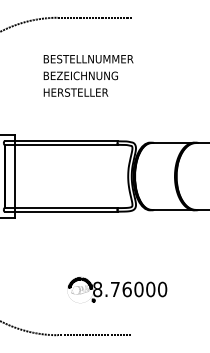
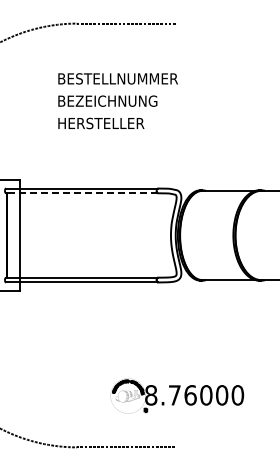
line: (61, 145) -> (82, 193), solid -> dashed
part: (118, 289) -> (178, 395), moved

